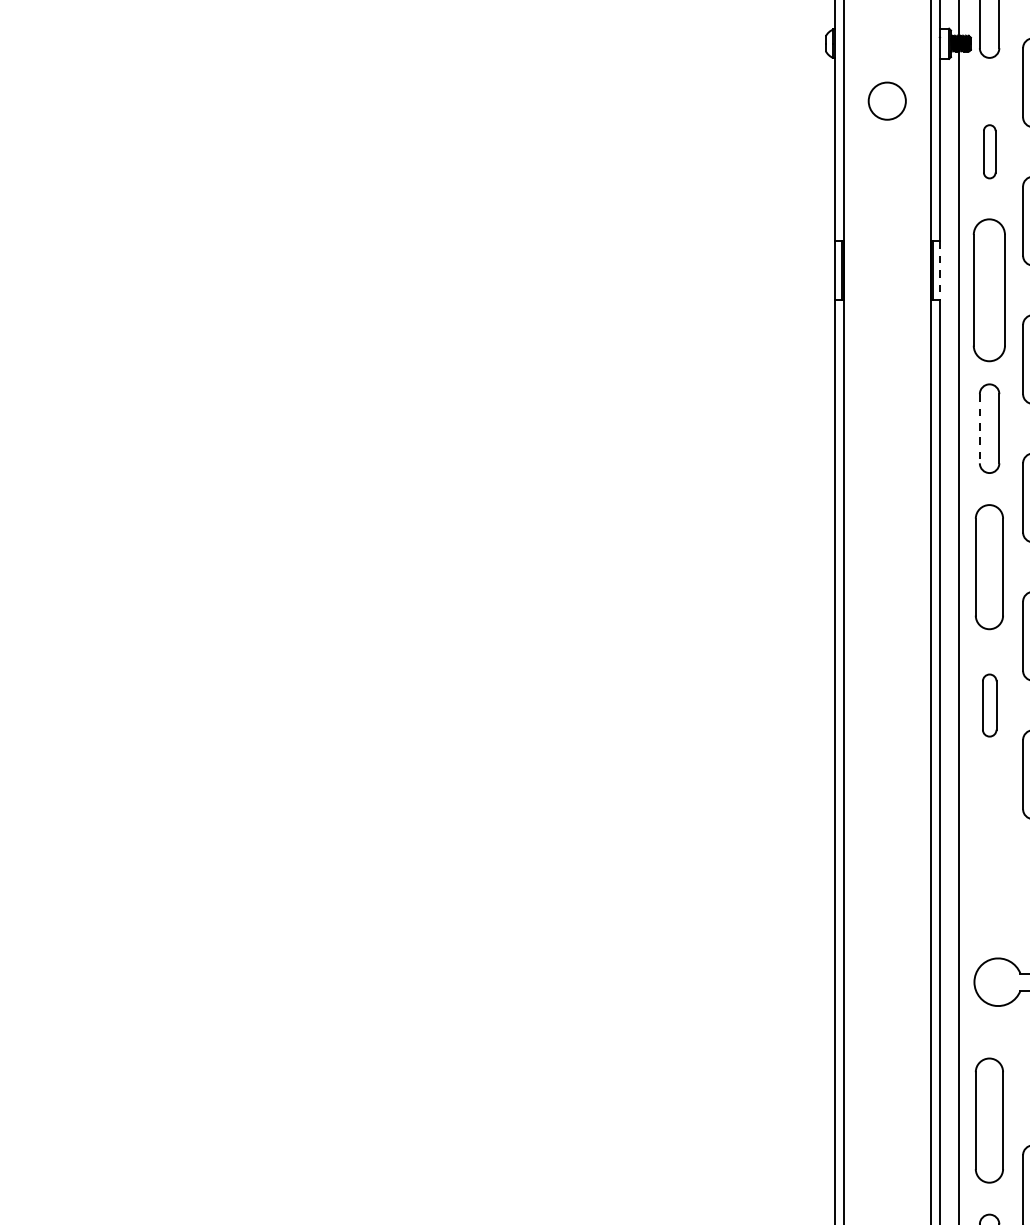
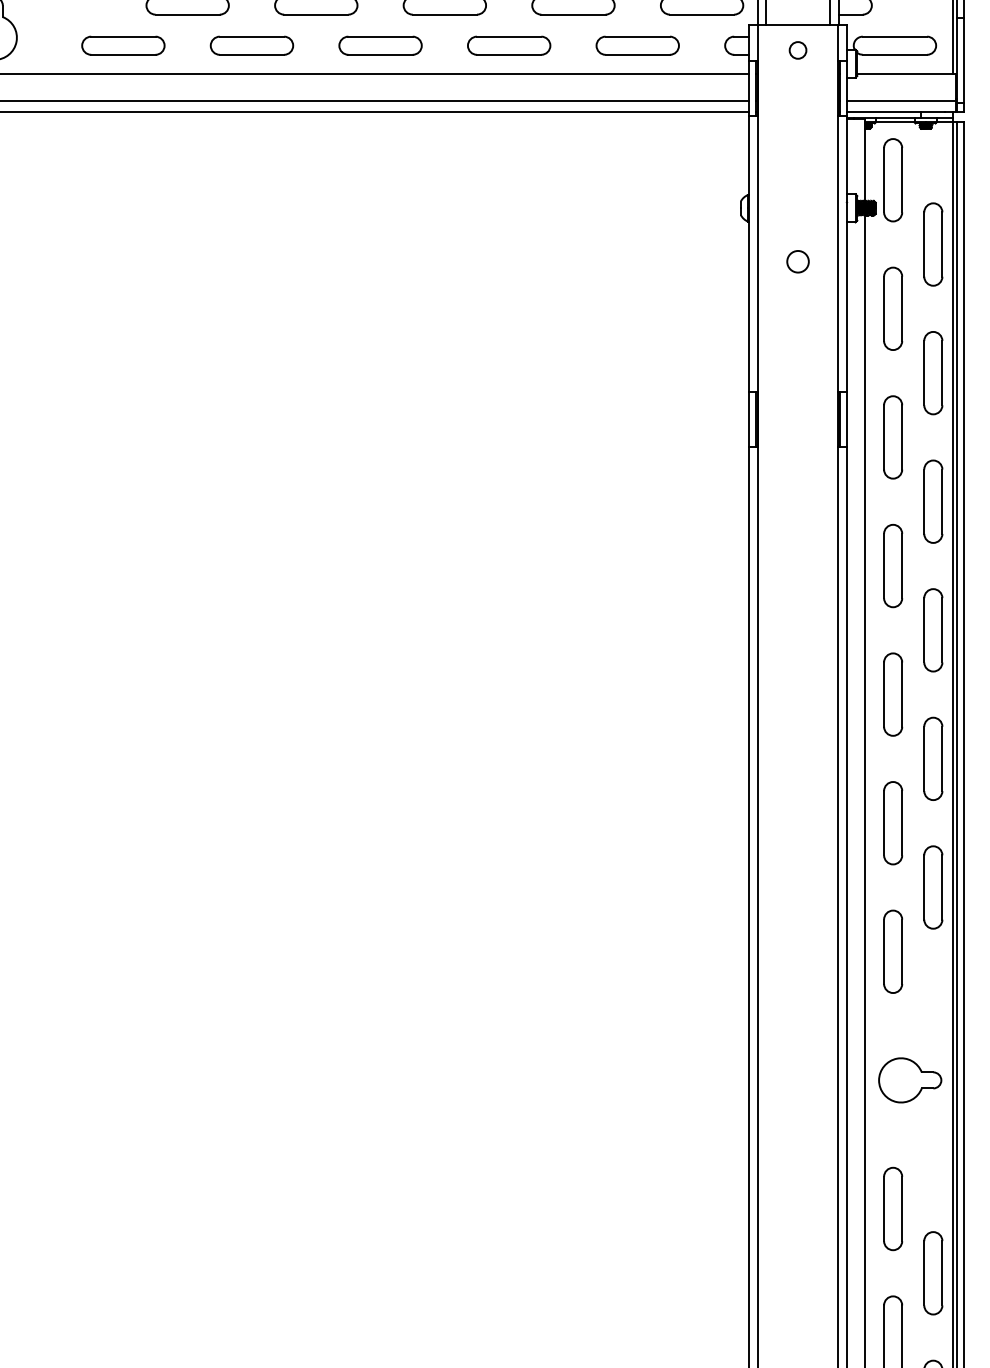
circle: (886, 101) -> (797, 261), size x0.62
part: (989, 151) -> (893, 308), size x1.67
line: (939, 271) -> (846, 419), dashed -> solid
part: (989, 290) -> (893, 437), size x0.62
line: (980, 429) -> (884, 566), dashed -> solid
part: (989, 566) -> (893, 694), size x0.71
part: (989, 705) -> (893, 823), size x1.43
part: (989, 843) -> (893, 951), added
part: (989, 1120) -> (893, 1208), size x0.71

